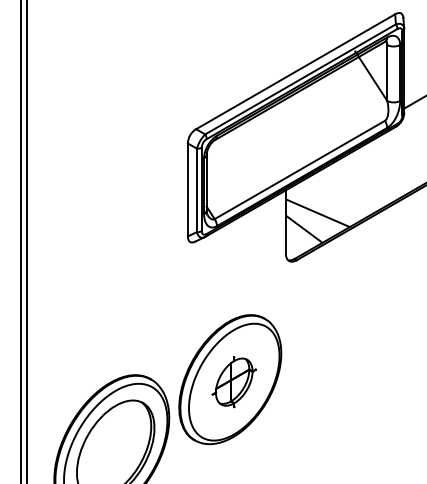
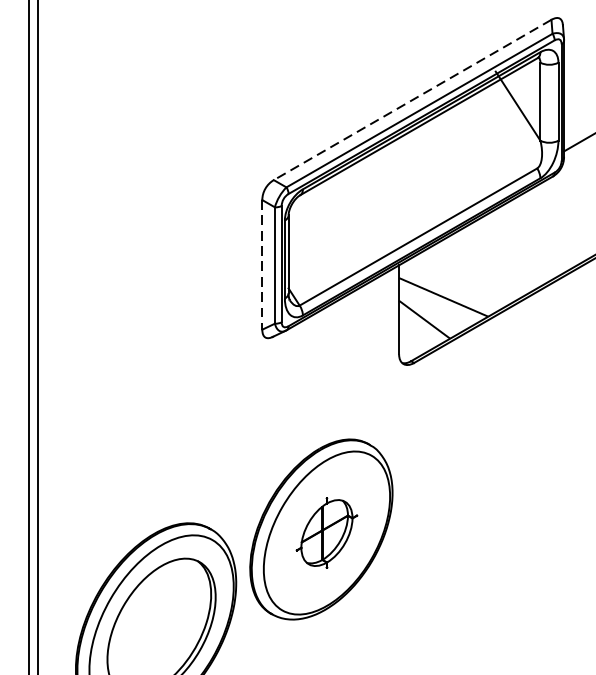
line: (295, 71) -> (412, 99), solid -> dashed
line: (187, 190) -> (261, 265), solid -> dashed

